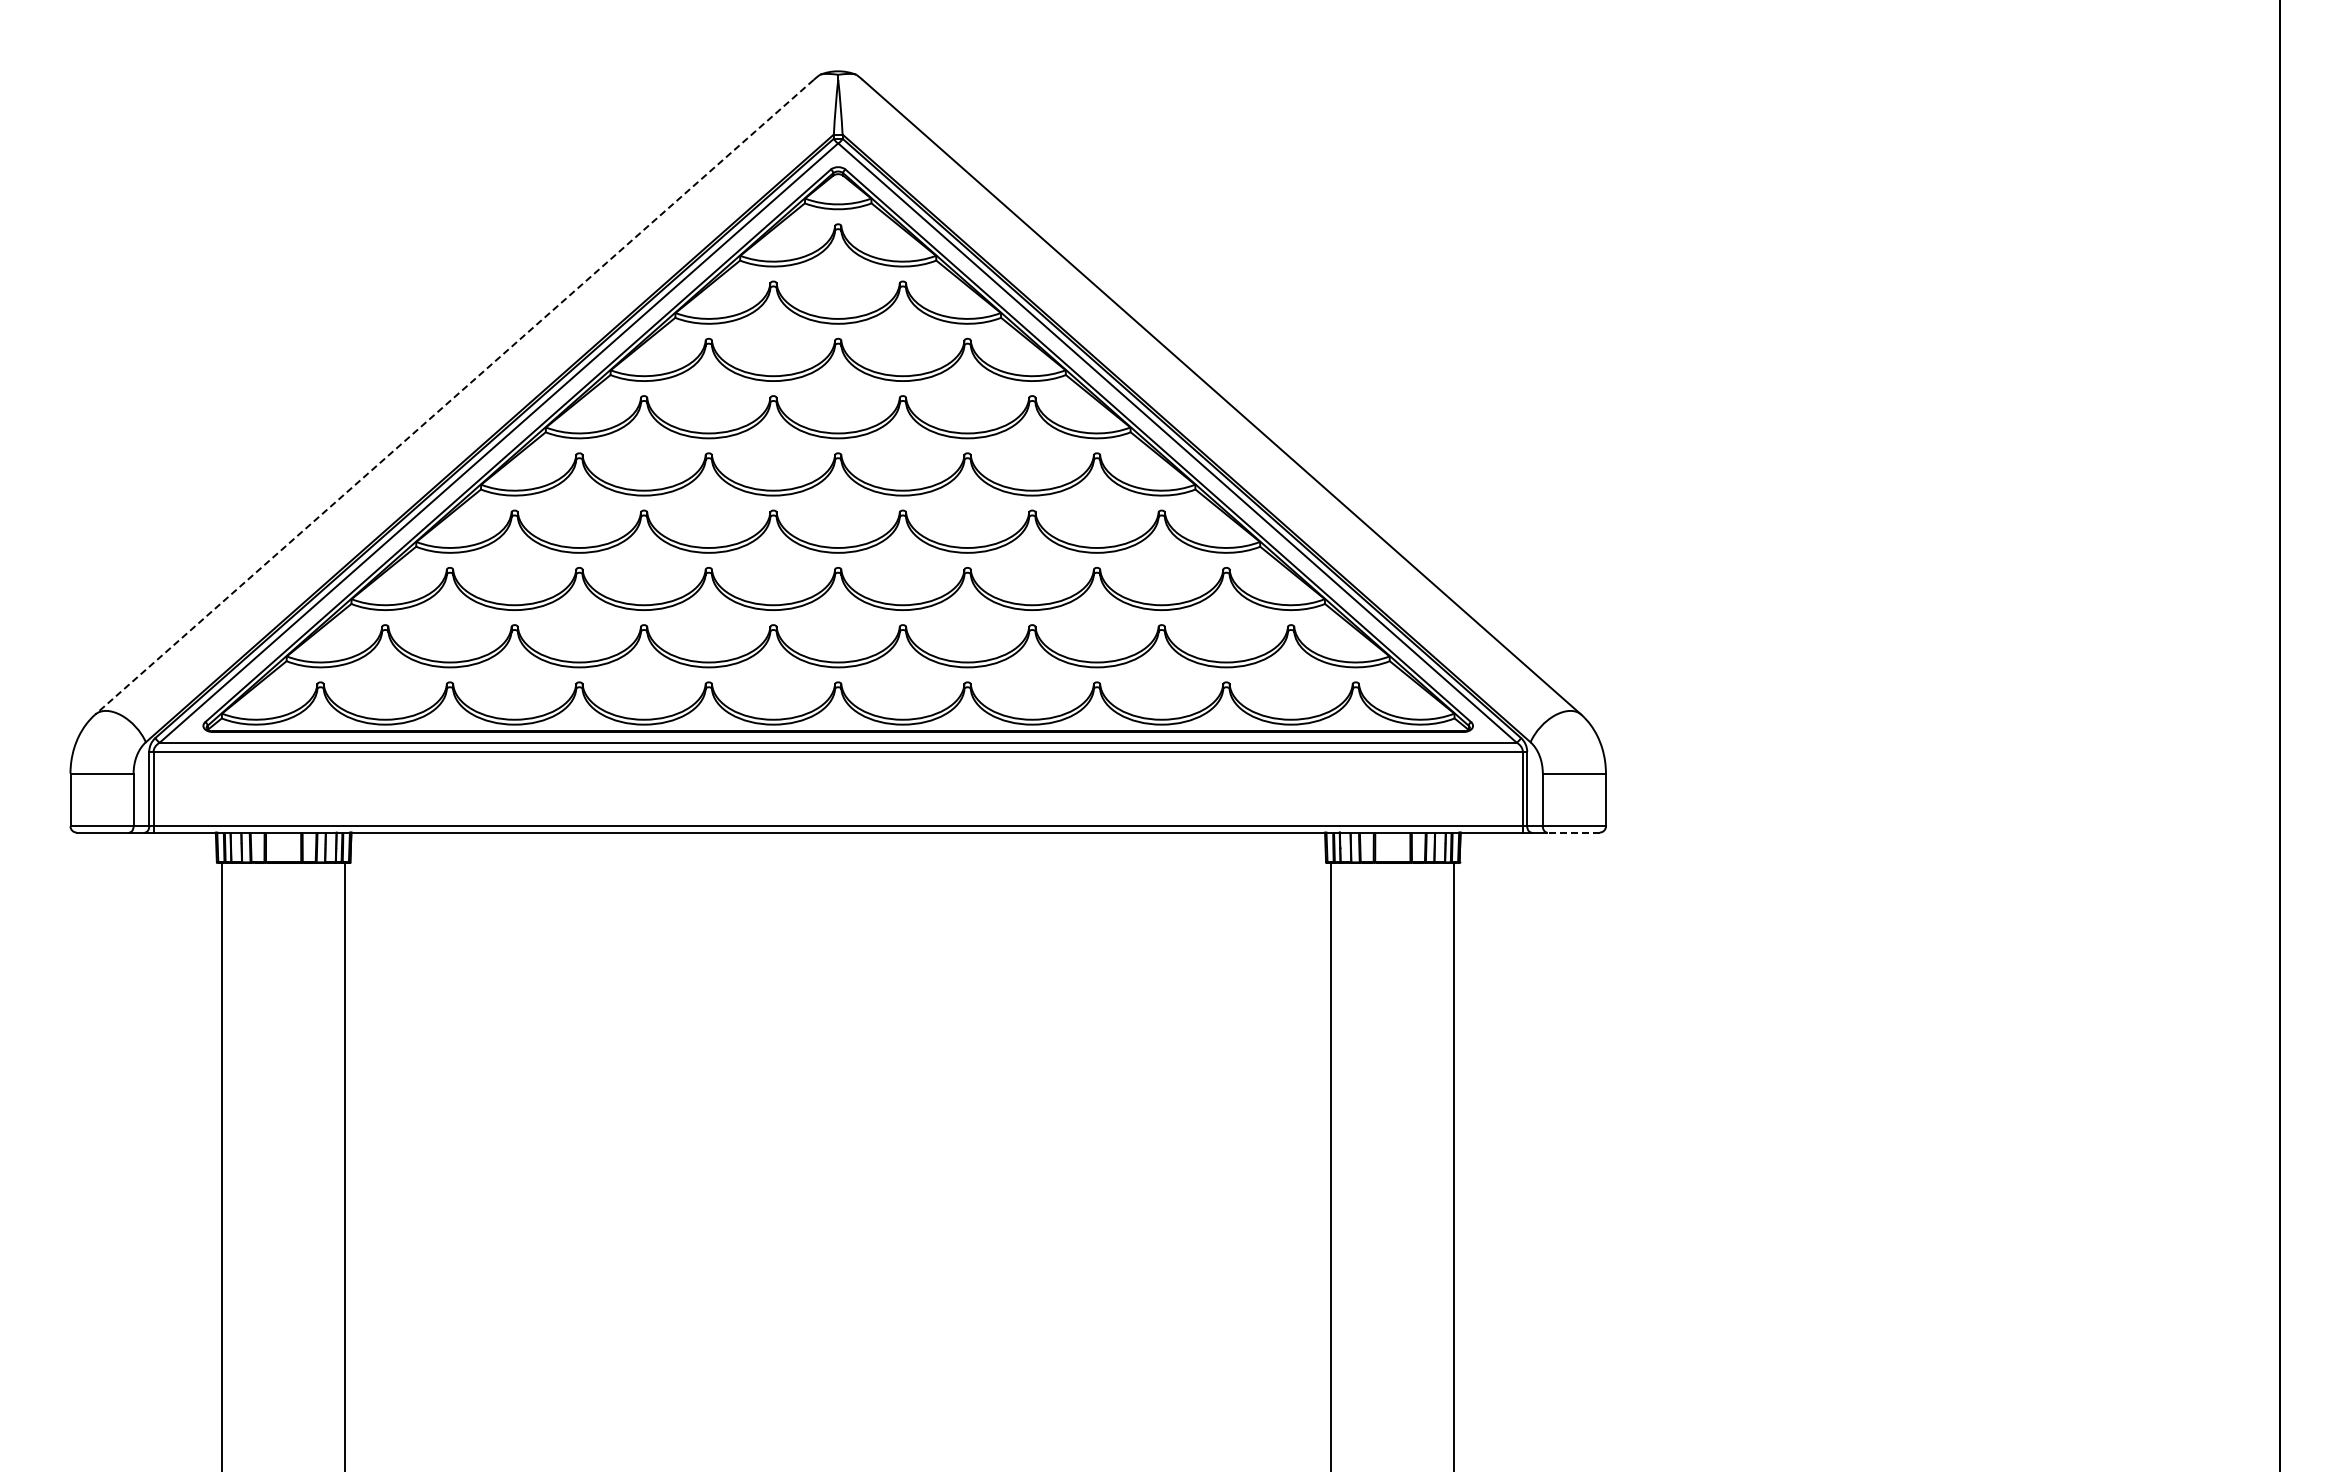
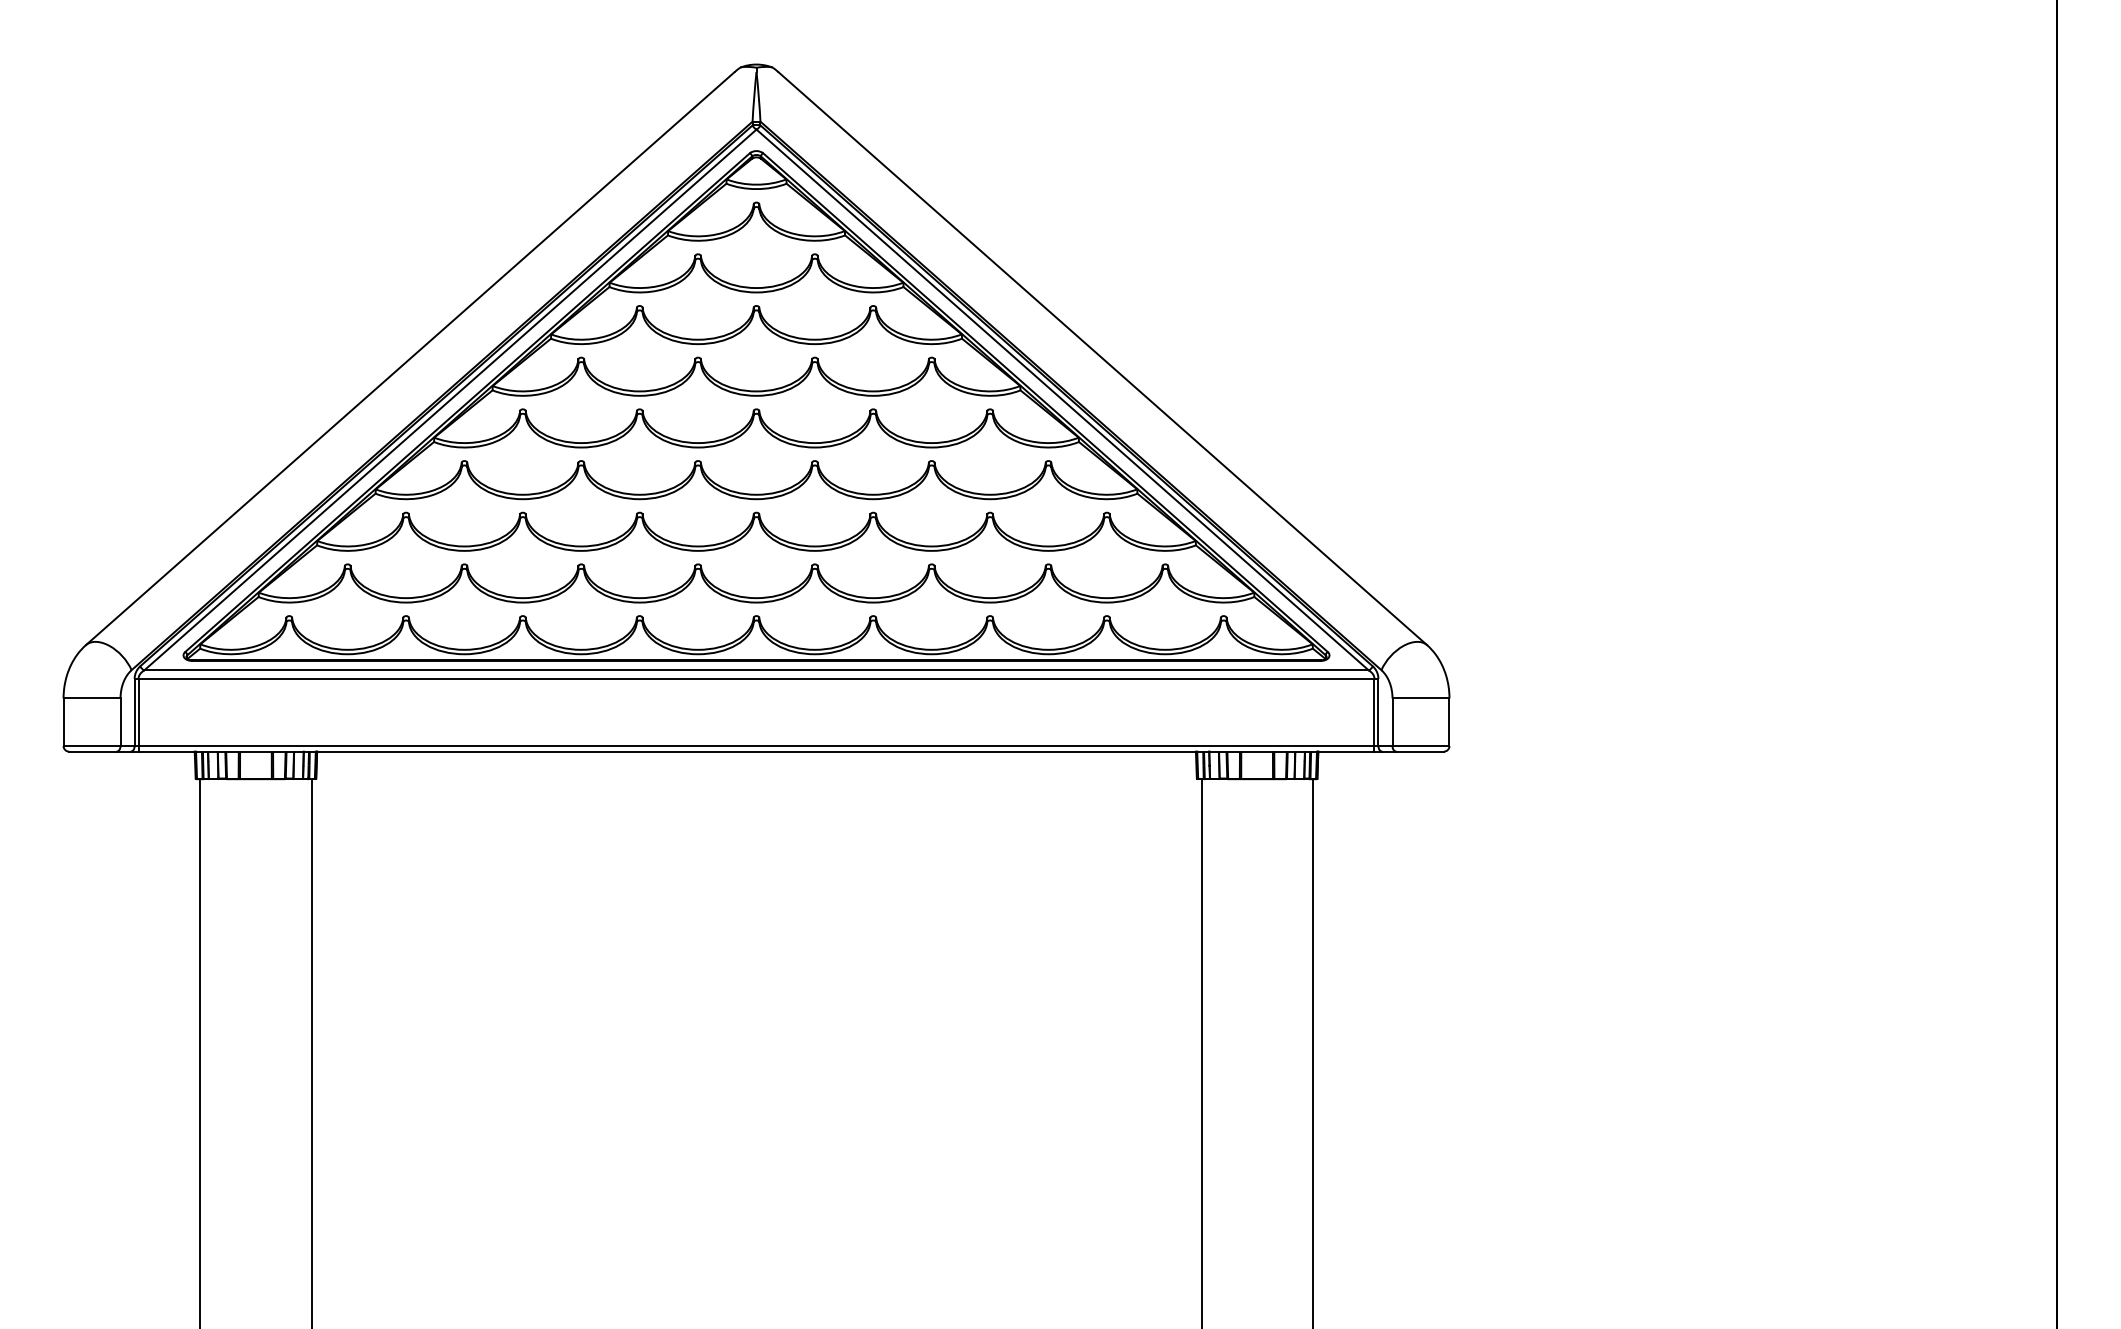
line: (454, 397) -> (410, 358), dashed -> solid
line: (1573, 832) -> (1420, 751), dashed -> solid

